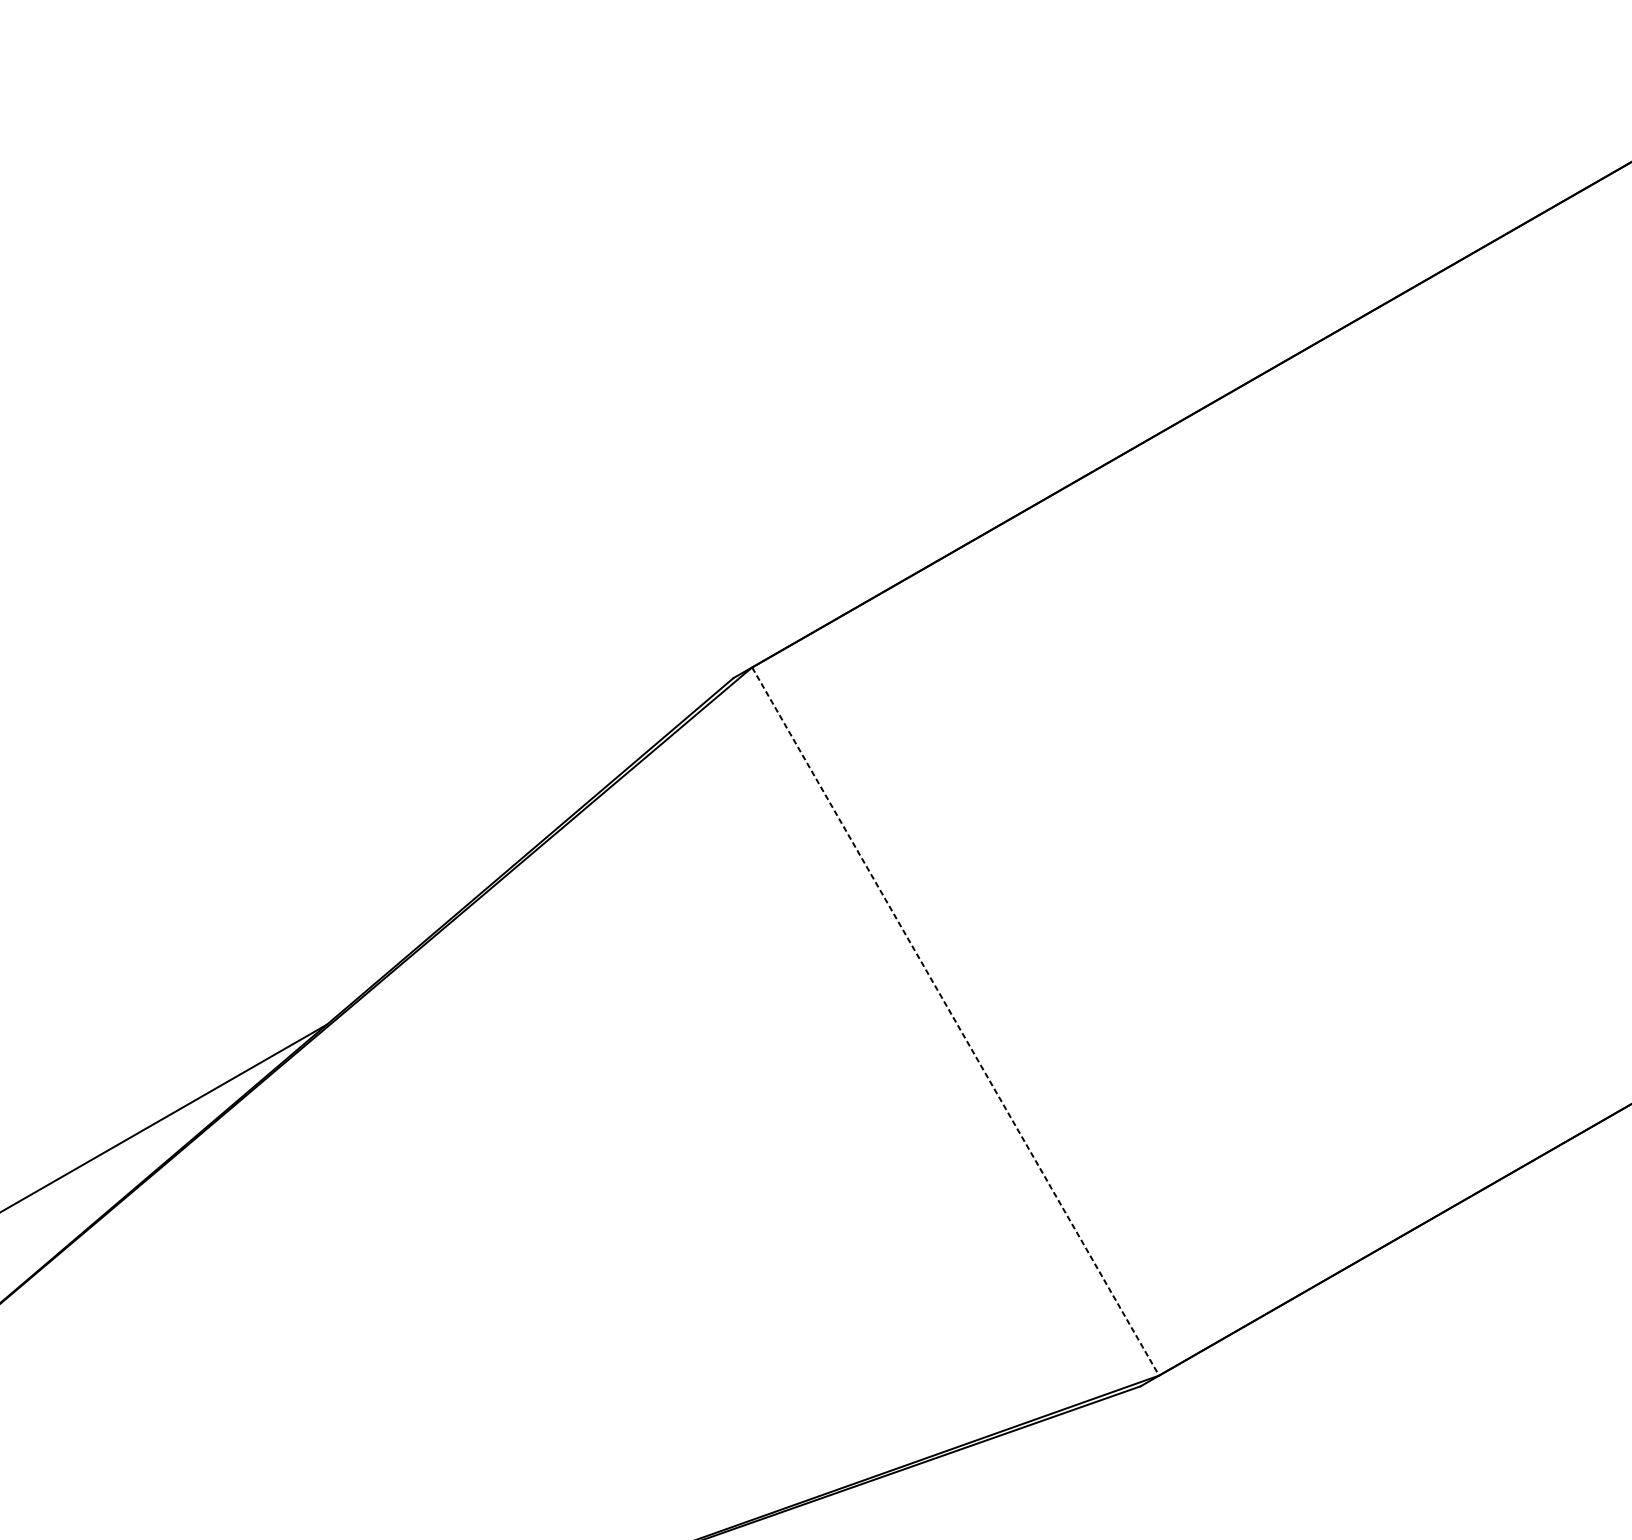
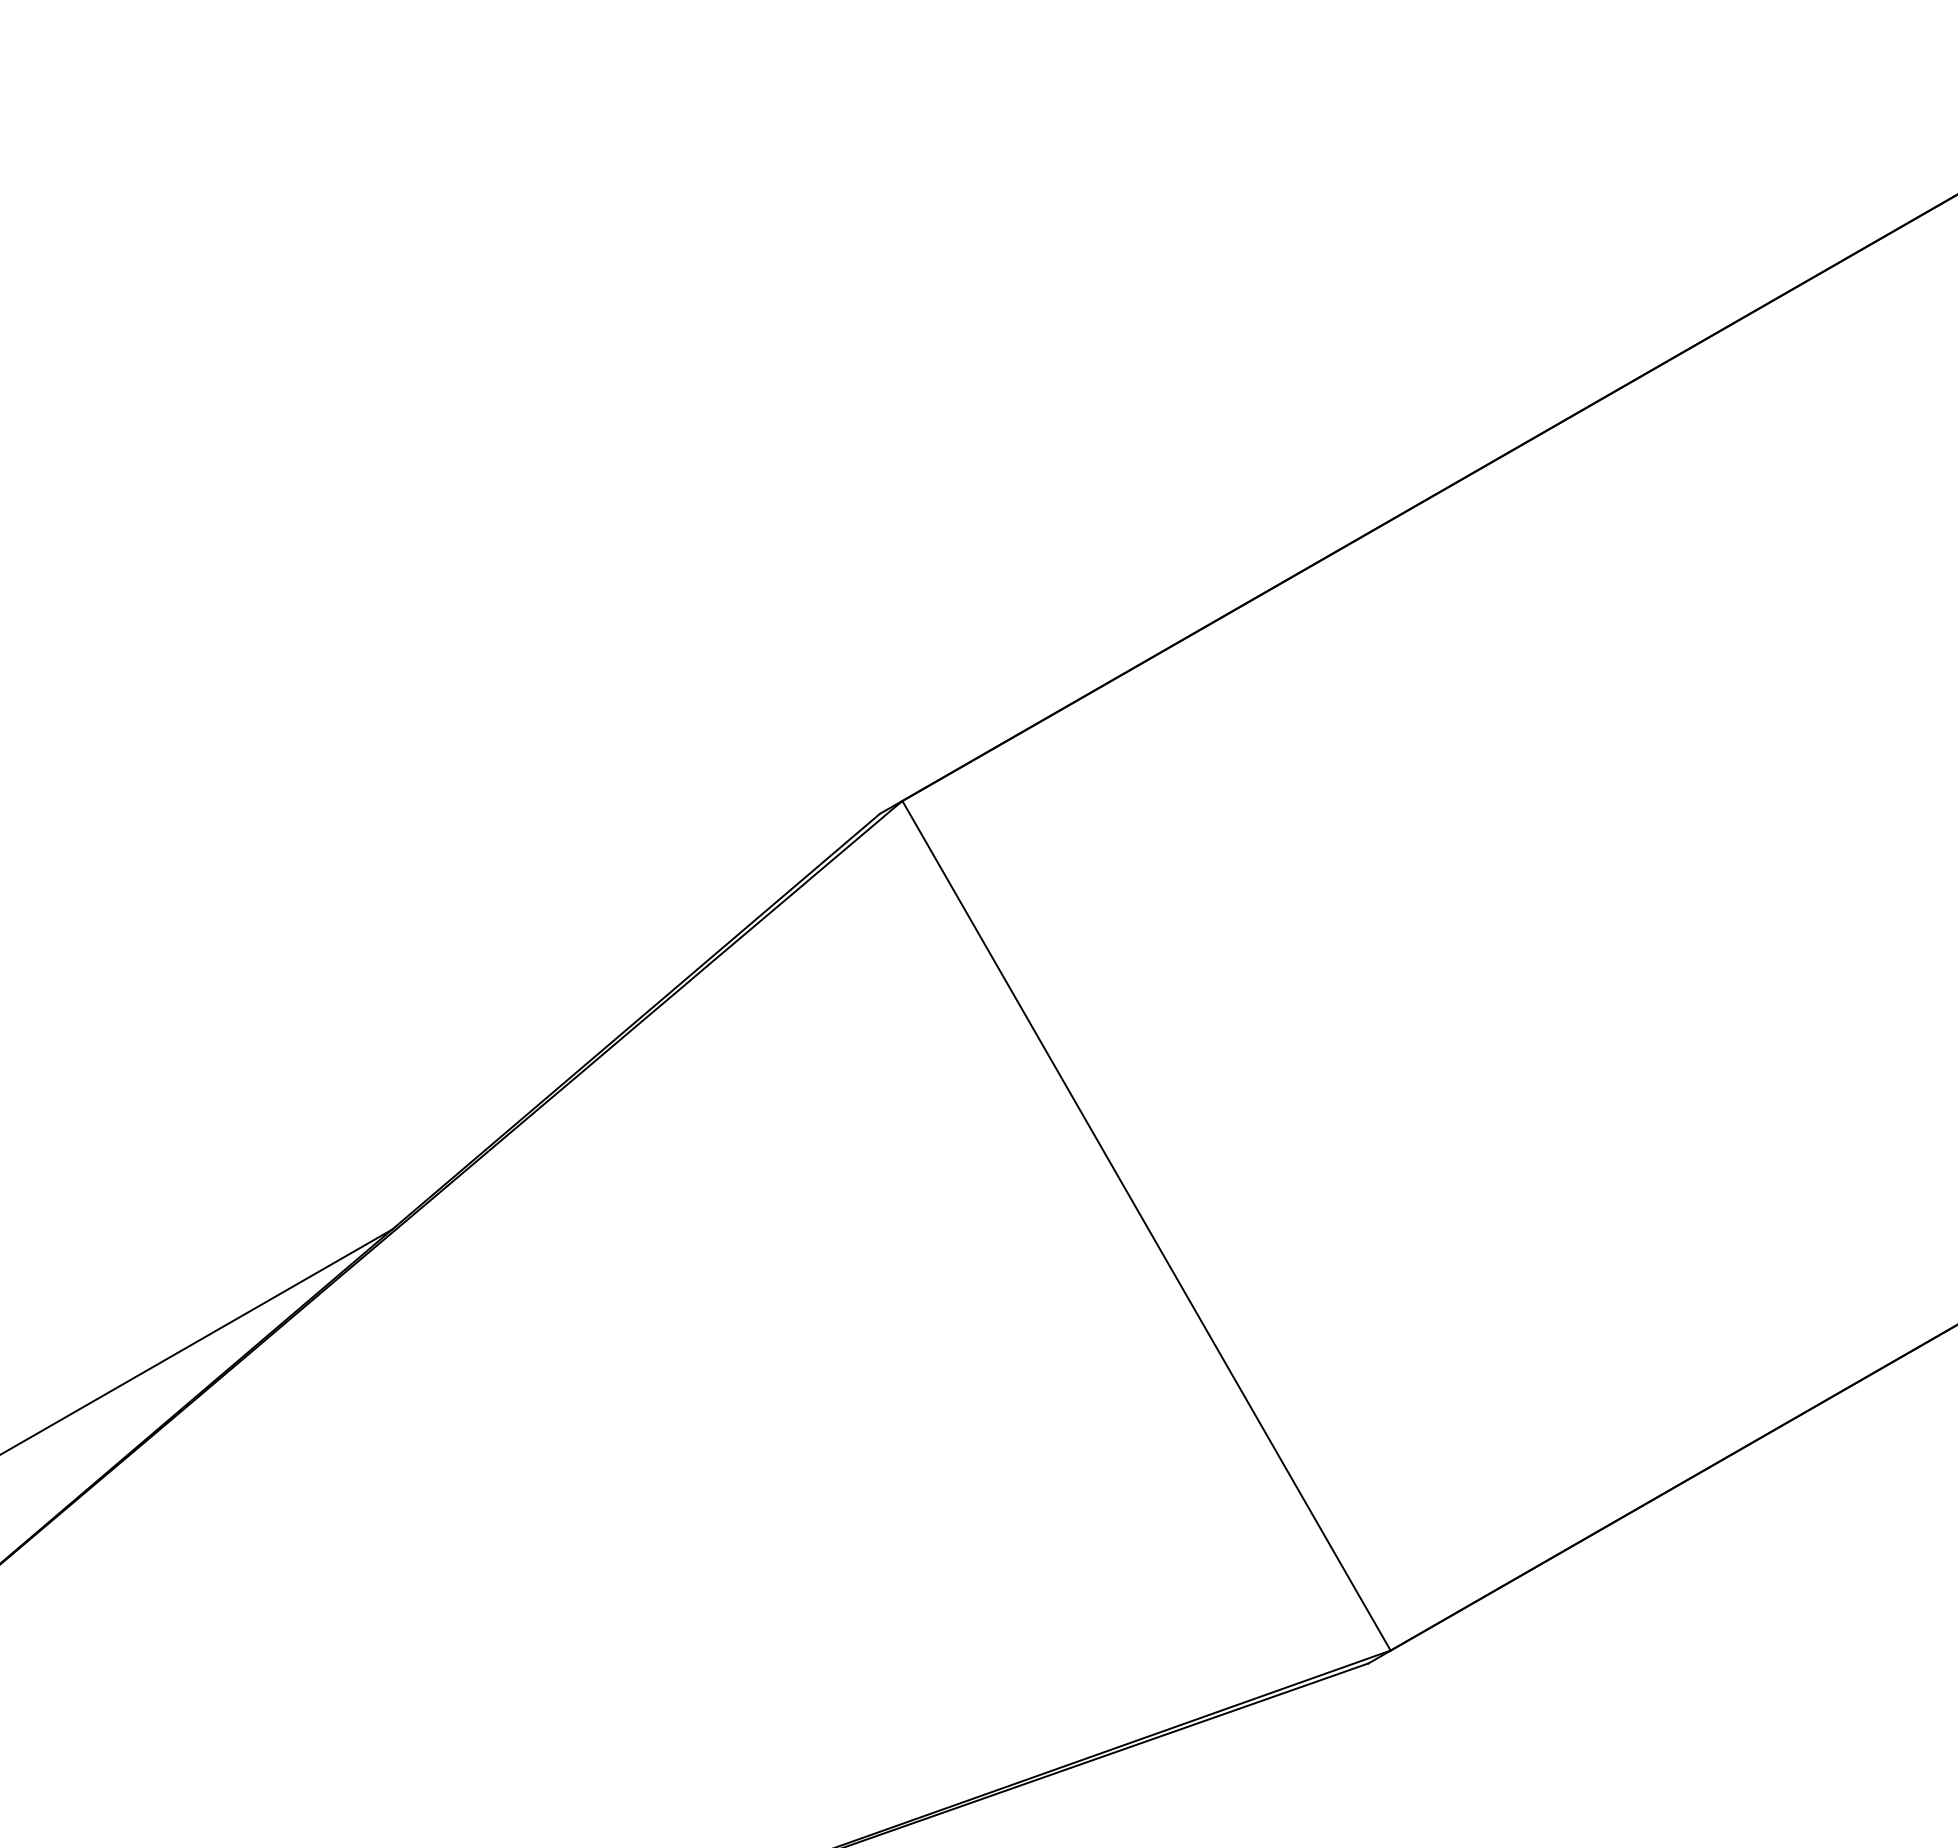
line: (955, 1021) -> (1146, 1225), dashed -> solid

